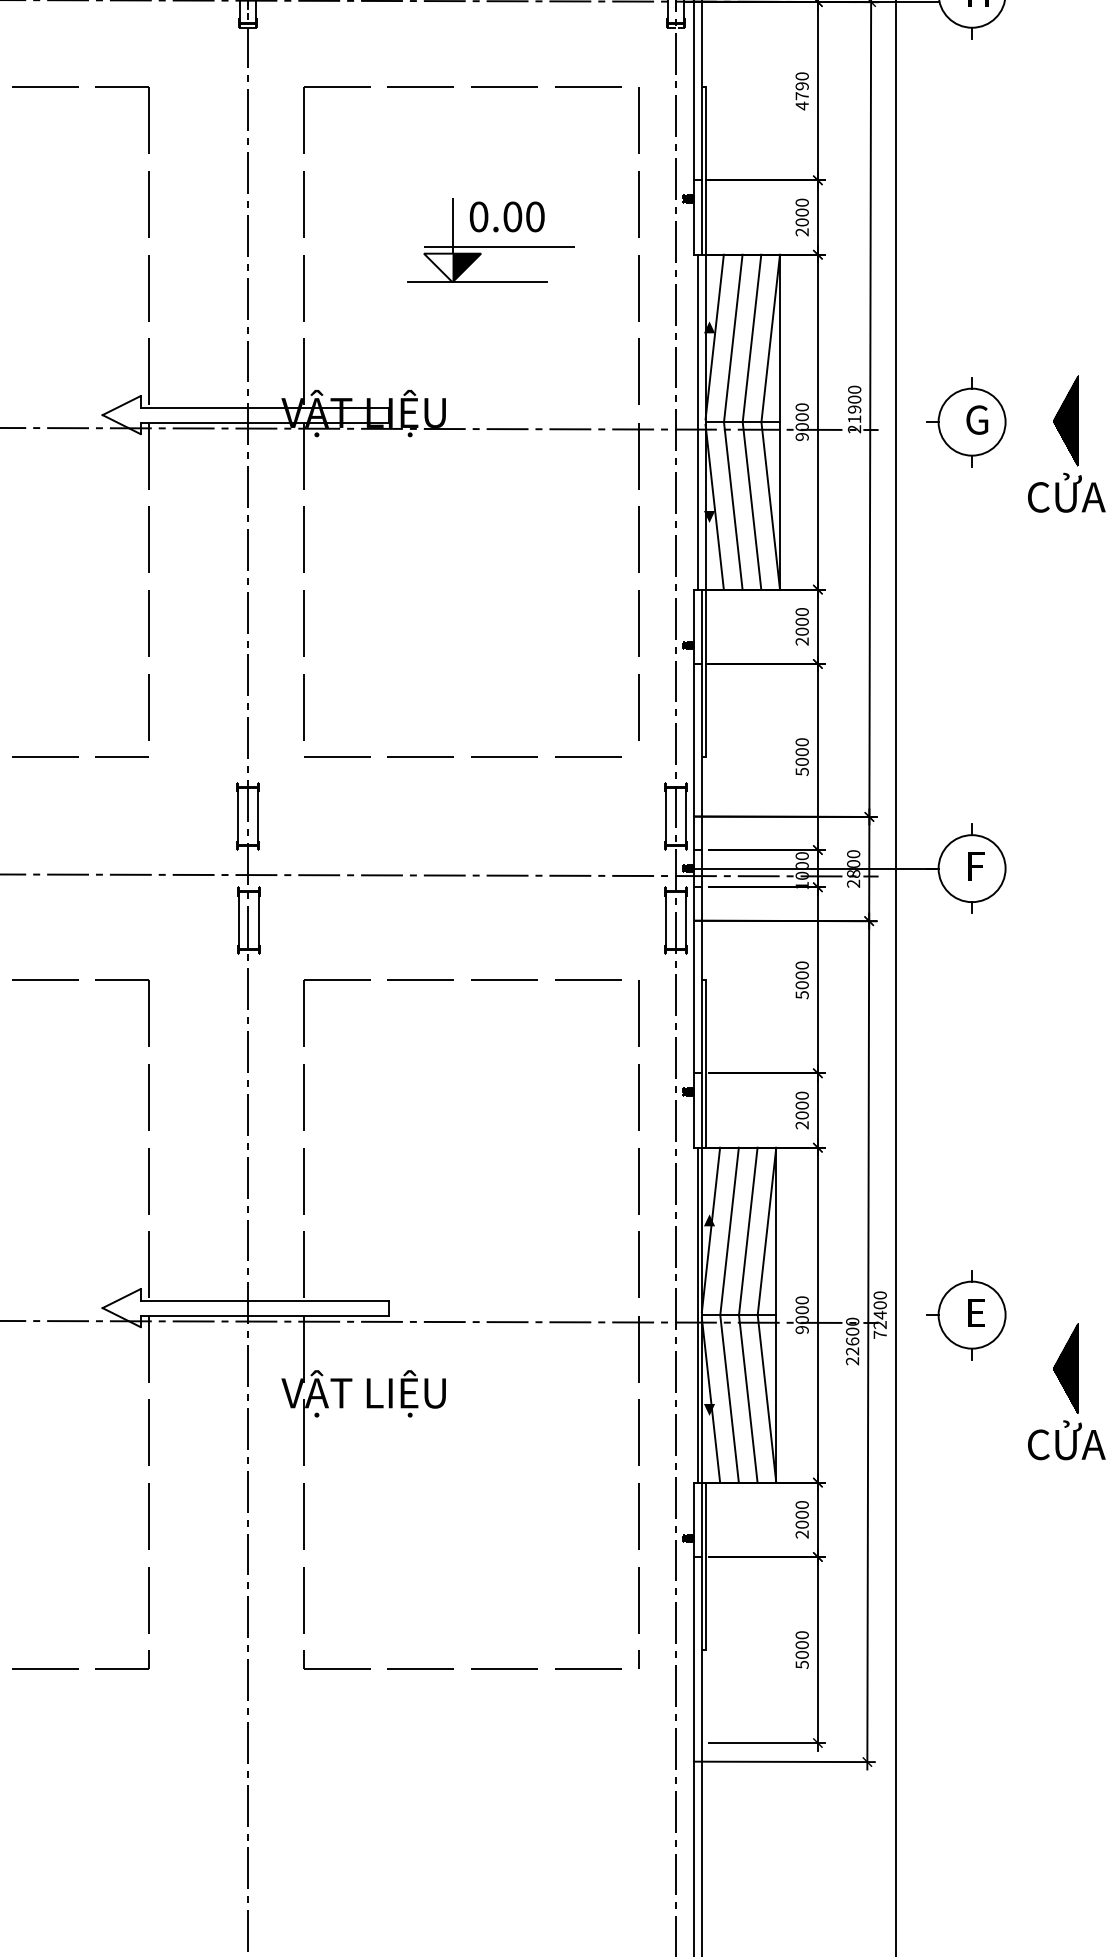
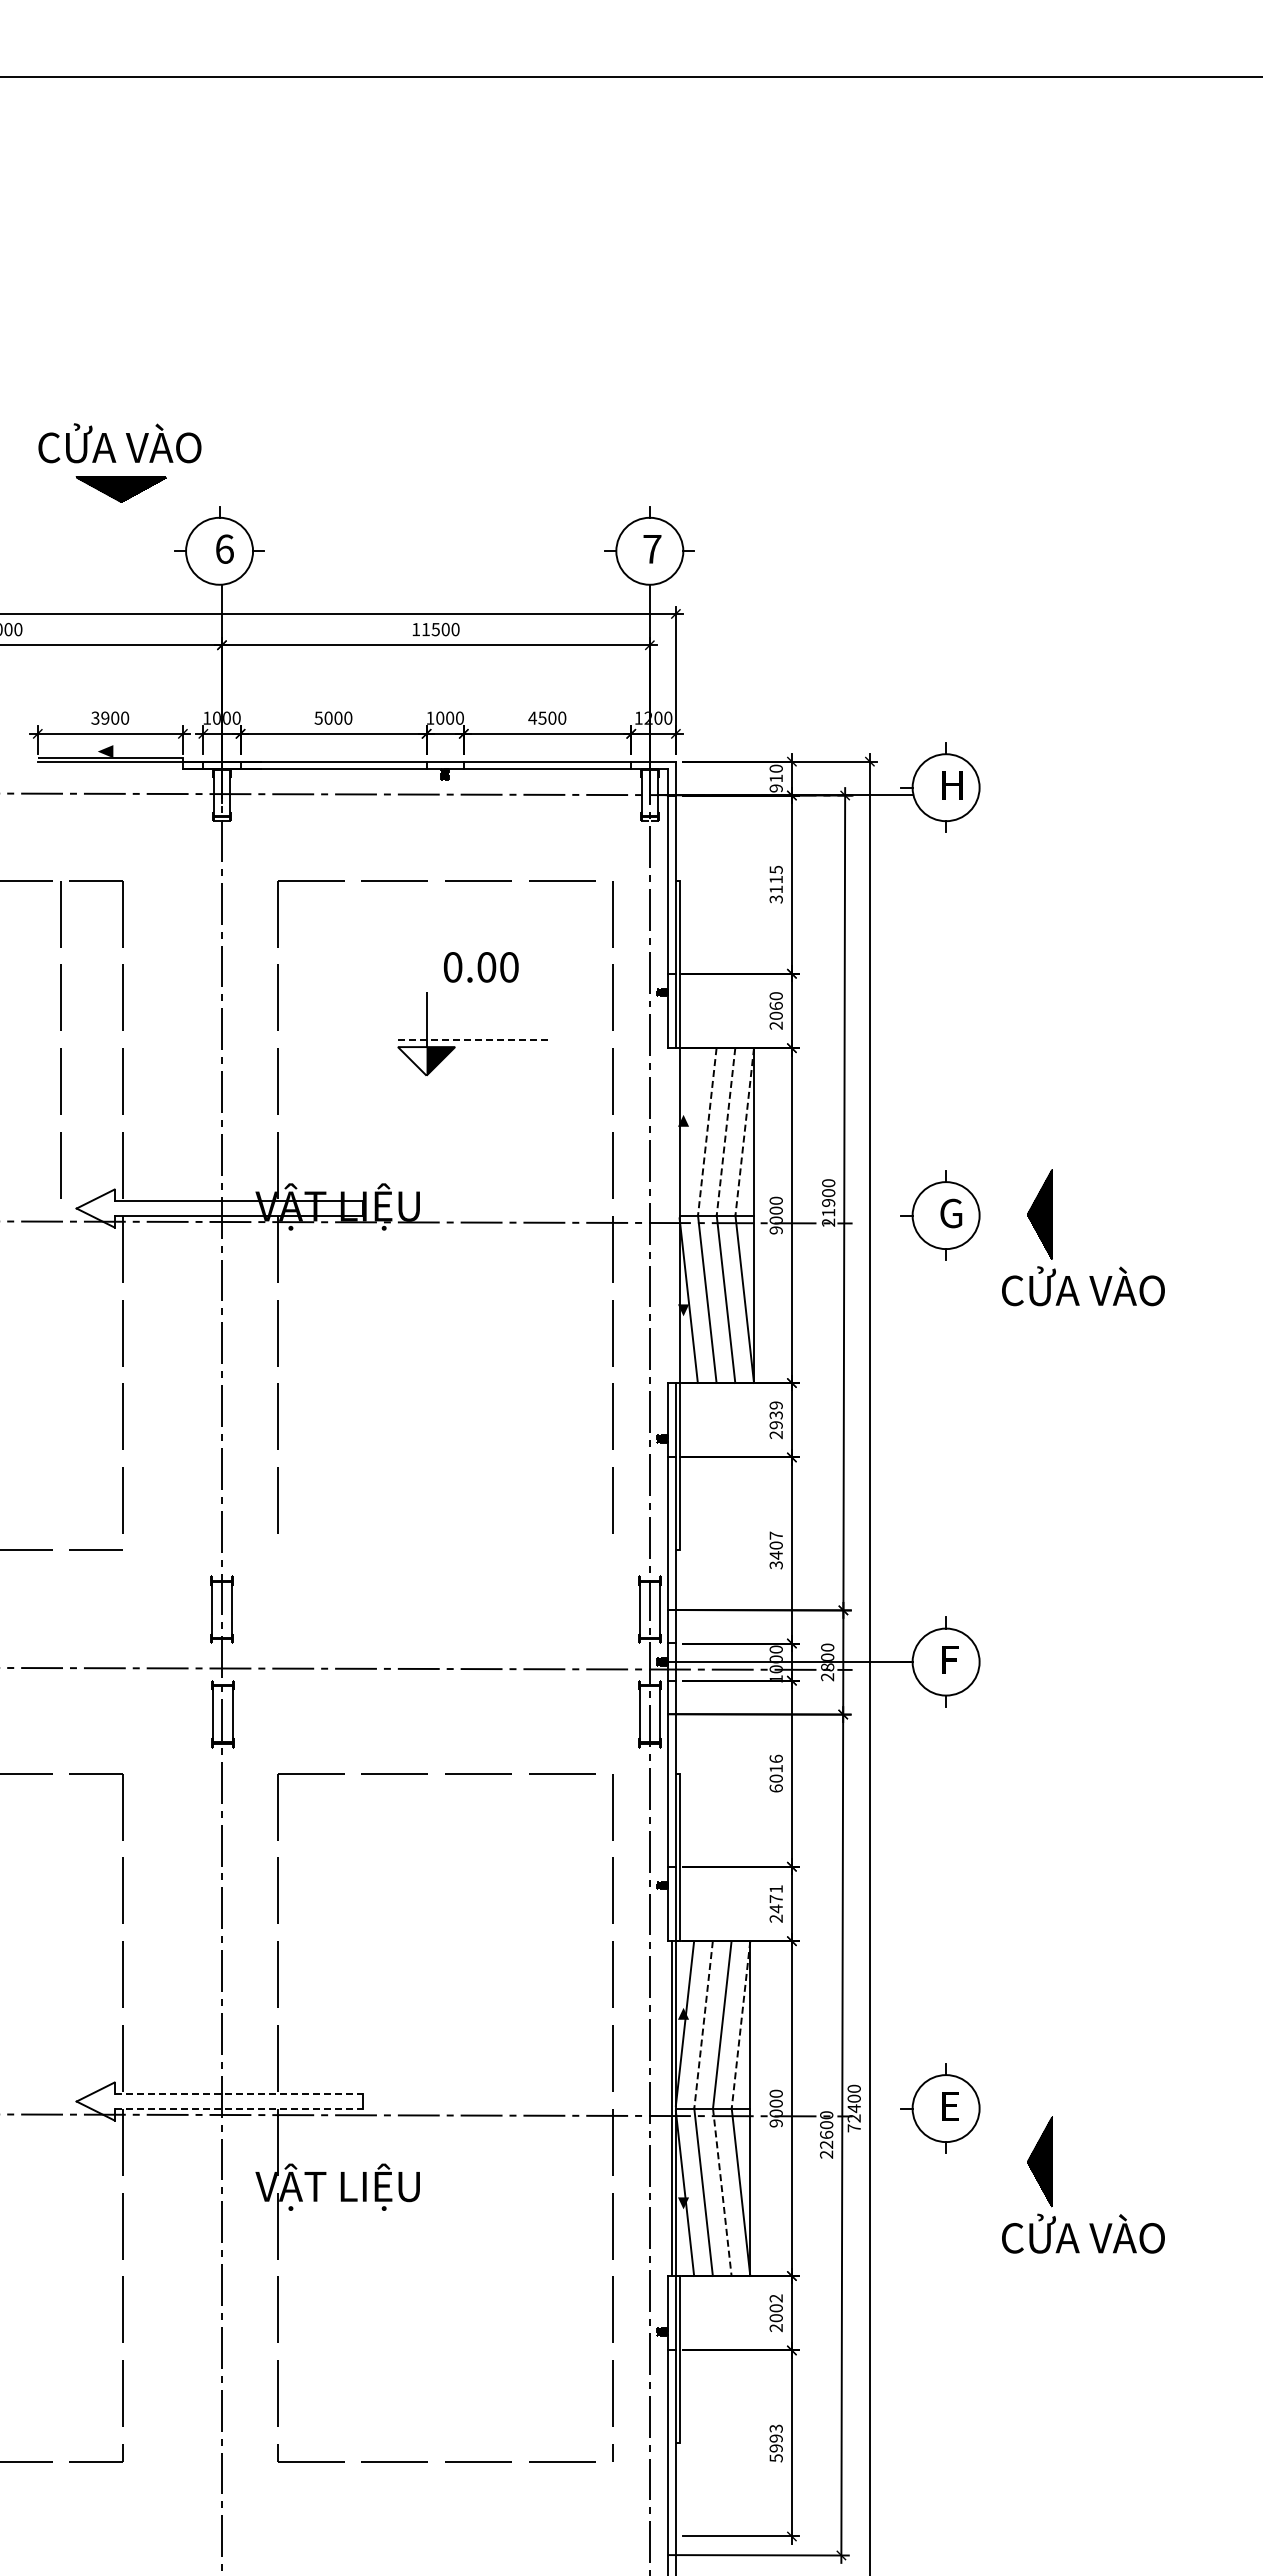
text: (801, 91) -> (775, 884), 4790 -> 3115
text: (801, 212) -> (775, 1005), 2000 -> 2060
text: (507, 217) -> (481, 967), moved
line: (86, 237) -> (60, 1030), added
line: (499, 246) -> (473, 1039), solid -> dashed
line: (476, 282) -> (450, 1075), removed
line: (714, 337) -> (688, 1130), removed
line: (733, 339) -> (707, 1132), solid -> dashed
line: (751, 339) -> (725, 1132), solid -> dashed
line: (770, 339) -> (744, 1132), solid -> dashed
line: (698, 422) -> (672, 1215), removed
text: (801, 622) -> (775, 1415), 2000 -> 2939
line: (453, 756) -> (427, 1549), removed
text: (801, 756) -> (775, 1549), 5000 -> 3407
text: (801, 980) -> (775, 1773), 5000 -> 6016
text: (801, 1106) -> (775, 1899), 2000 -> 2471
line: (729, 1232) -> (703, 2025), solid -> dashed
line: (766, 1232) -> (740, 2025), solid -> dashed
line: (265, 1301) -> (239, 2094), solid -> dashed
line: (265, 1315) -> (239, 2108), solid -> dashed
line: (748, 1399) -> (722, 2192), solid -> dashed
text: (801, 1505) -> (775, 2298), 2000 -> 2002
text: (801, 1645) -> (775, 2438), 5000 -> 5993

